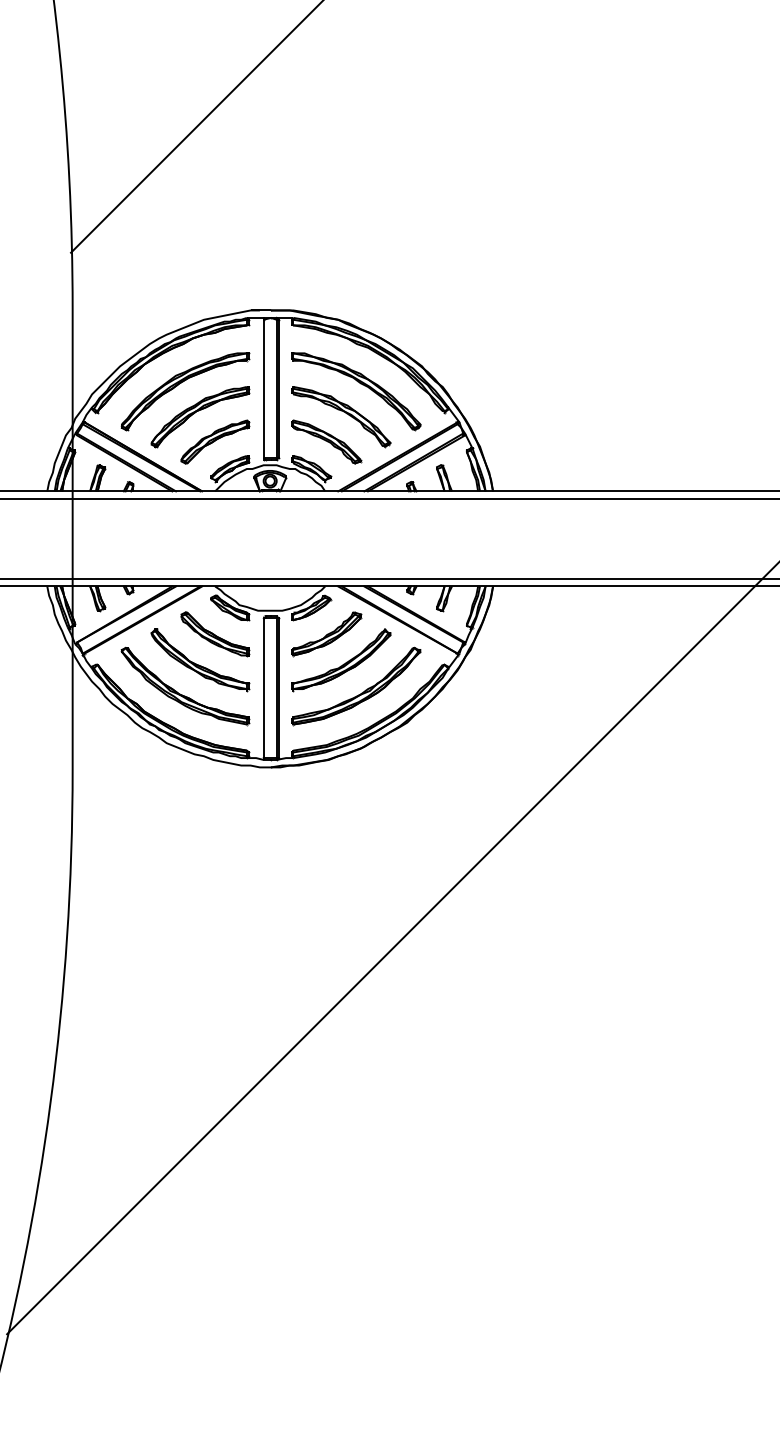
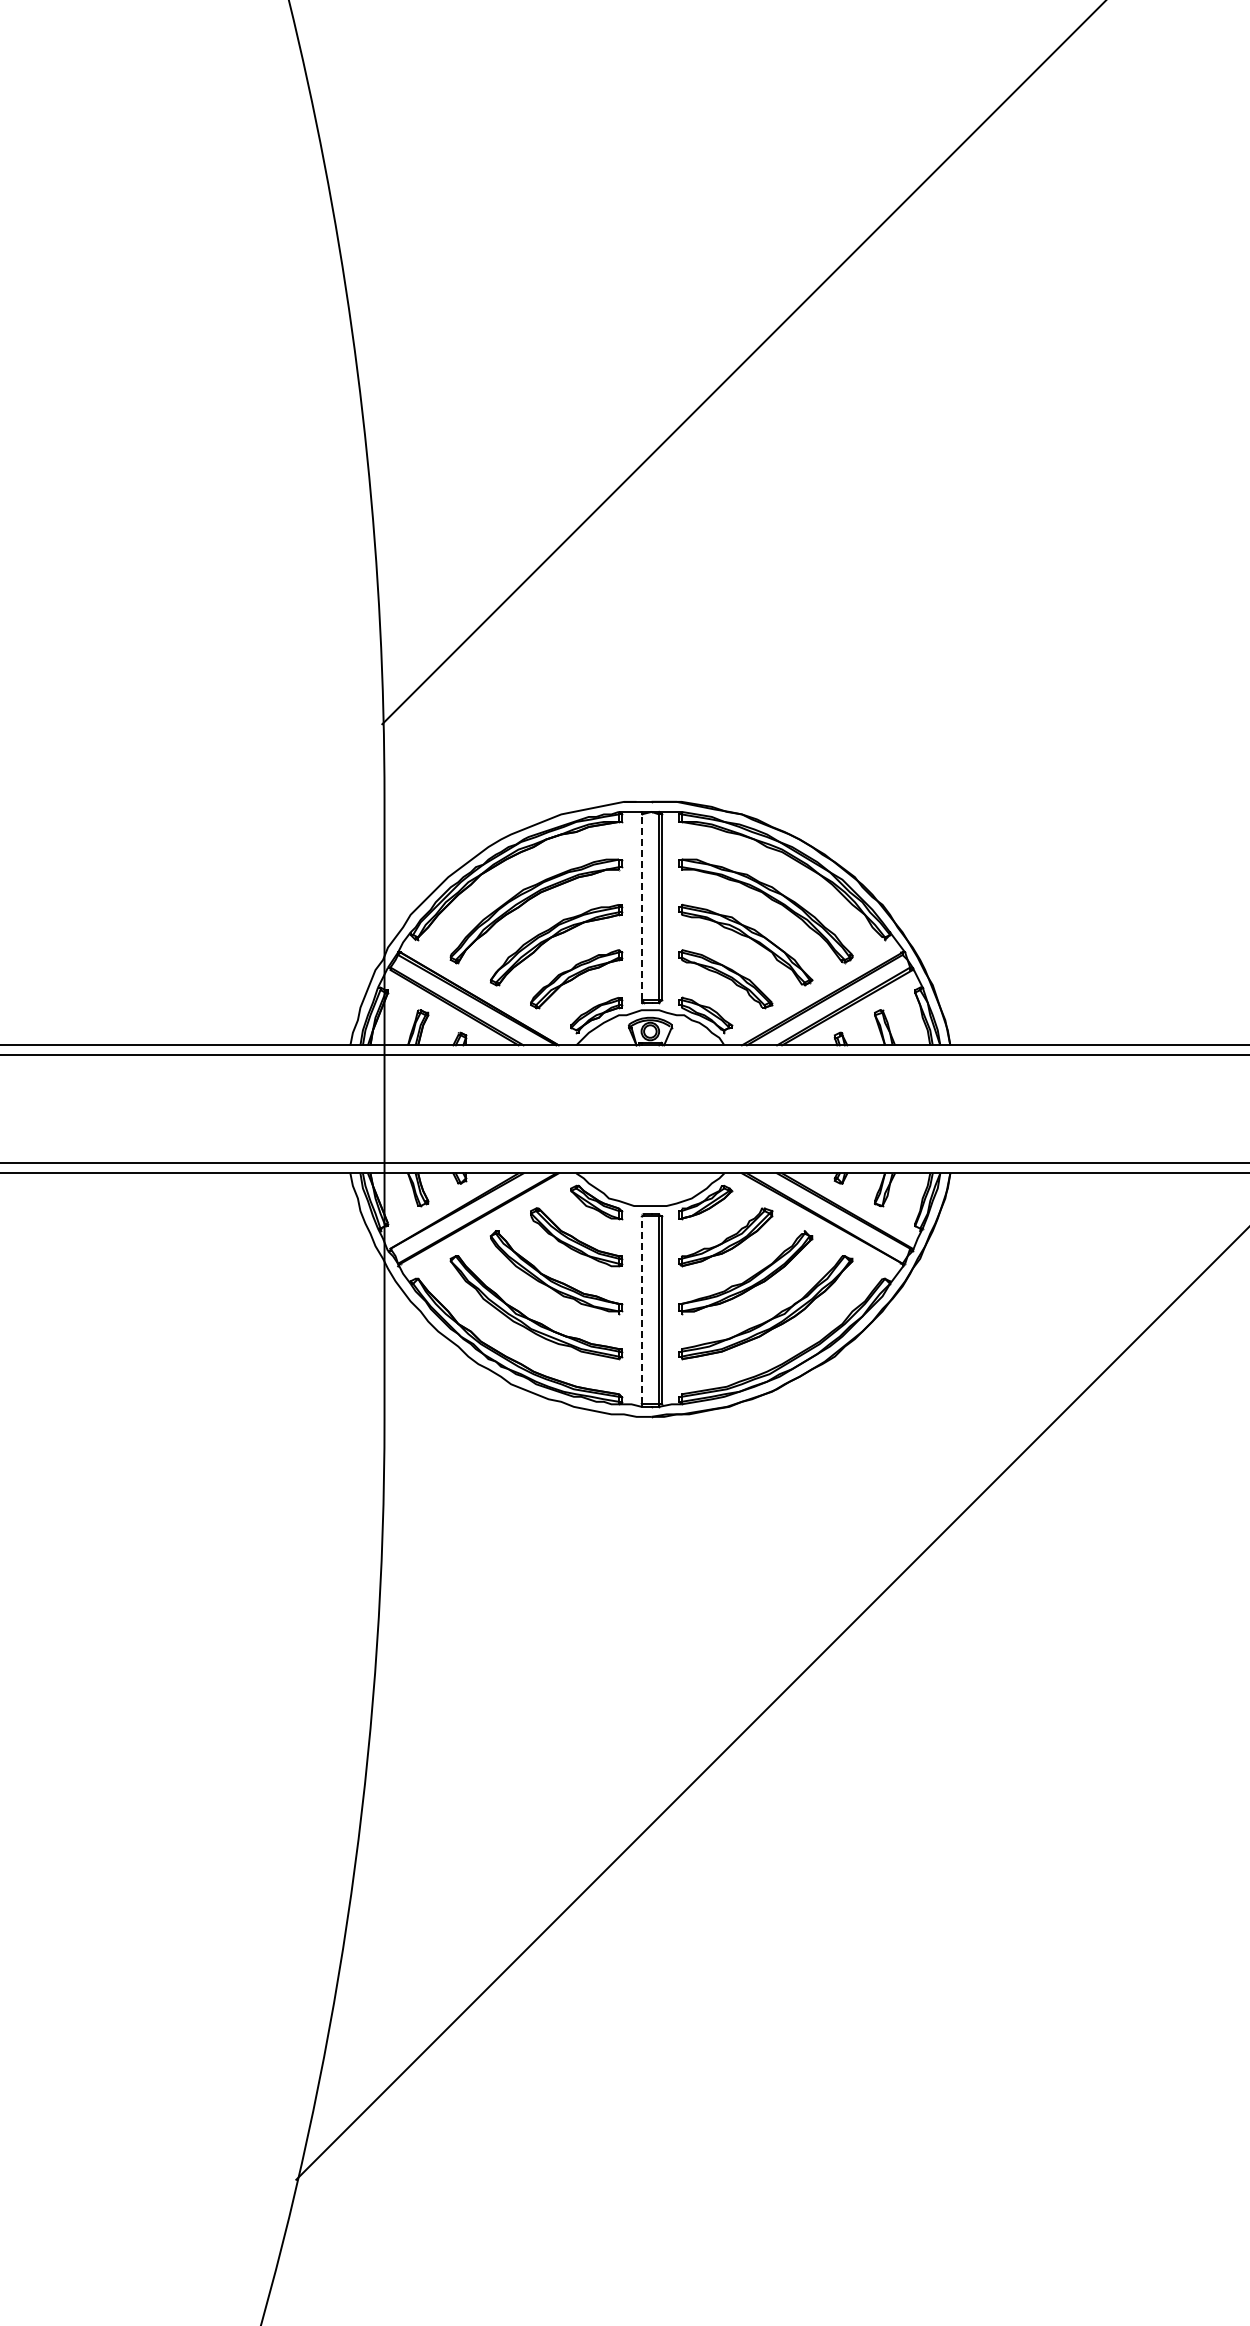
line: (263, 388) -> (641, 907), solid -> dashed
line: (263, 687) -> (641, 1309), solid -> dashed

